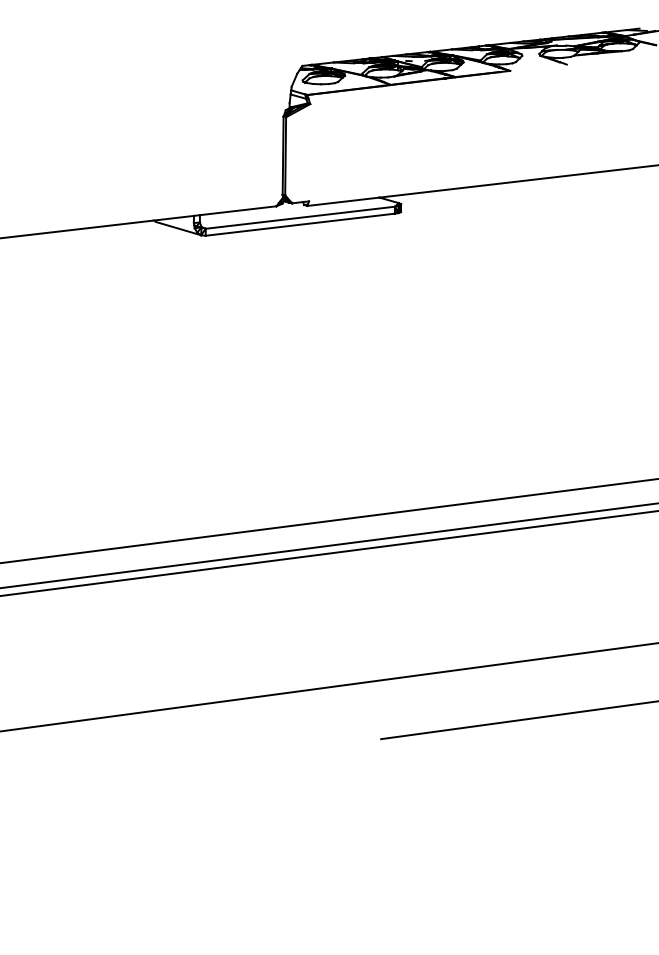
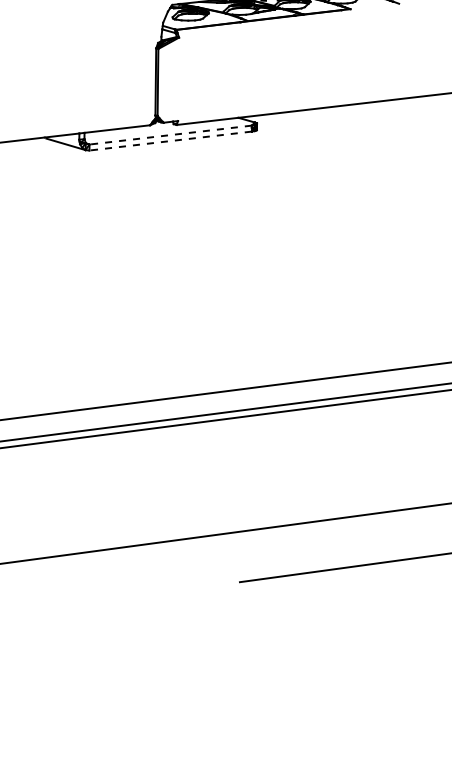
line: (299, 217) -> (169, 134), solid -> dashed
line: (299, 224) -> (169, 140), solid -> dashed

